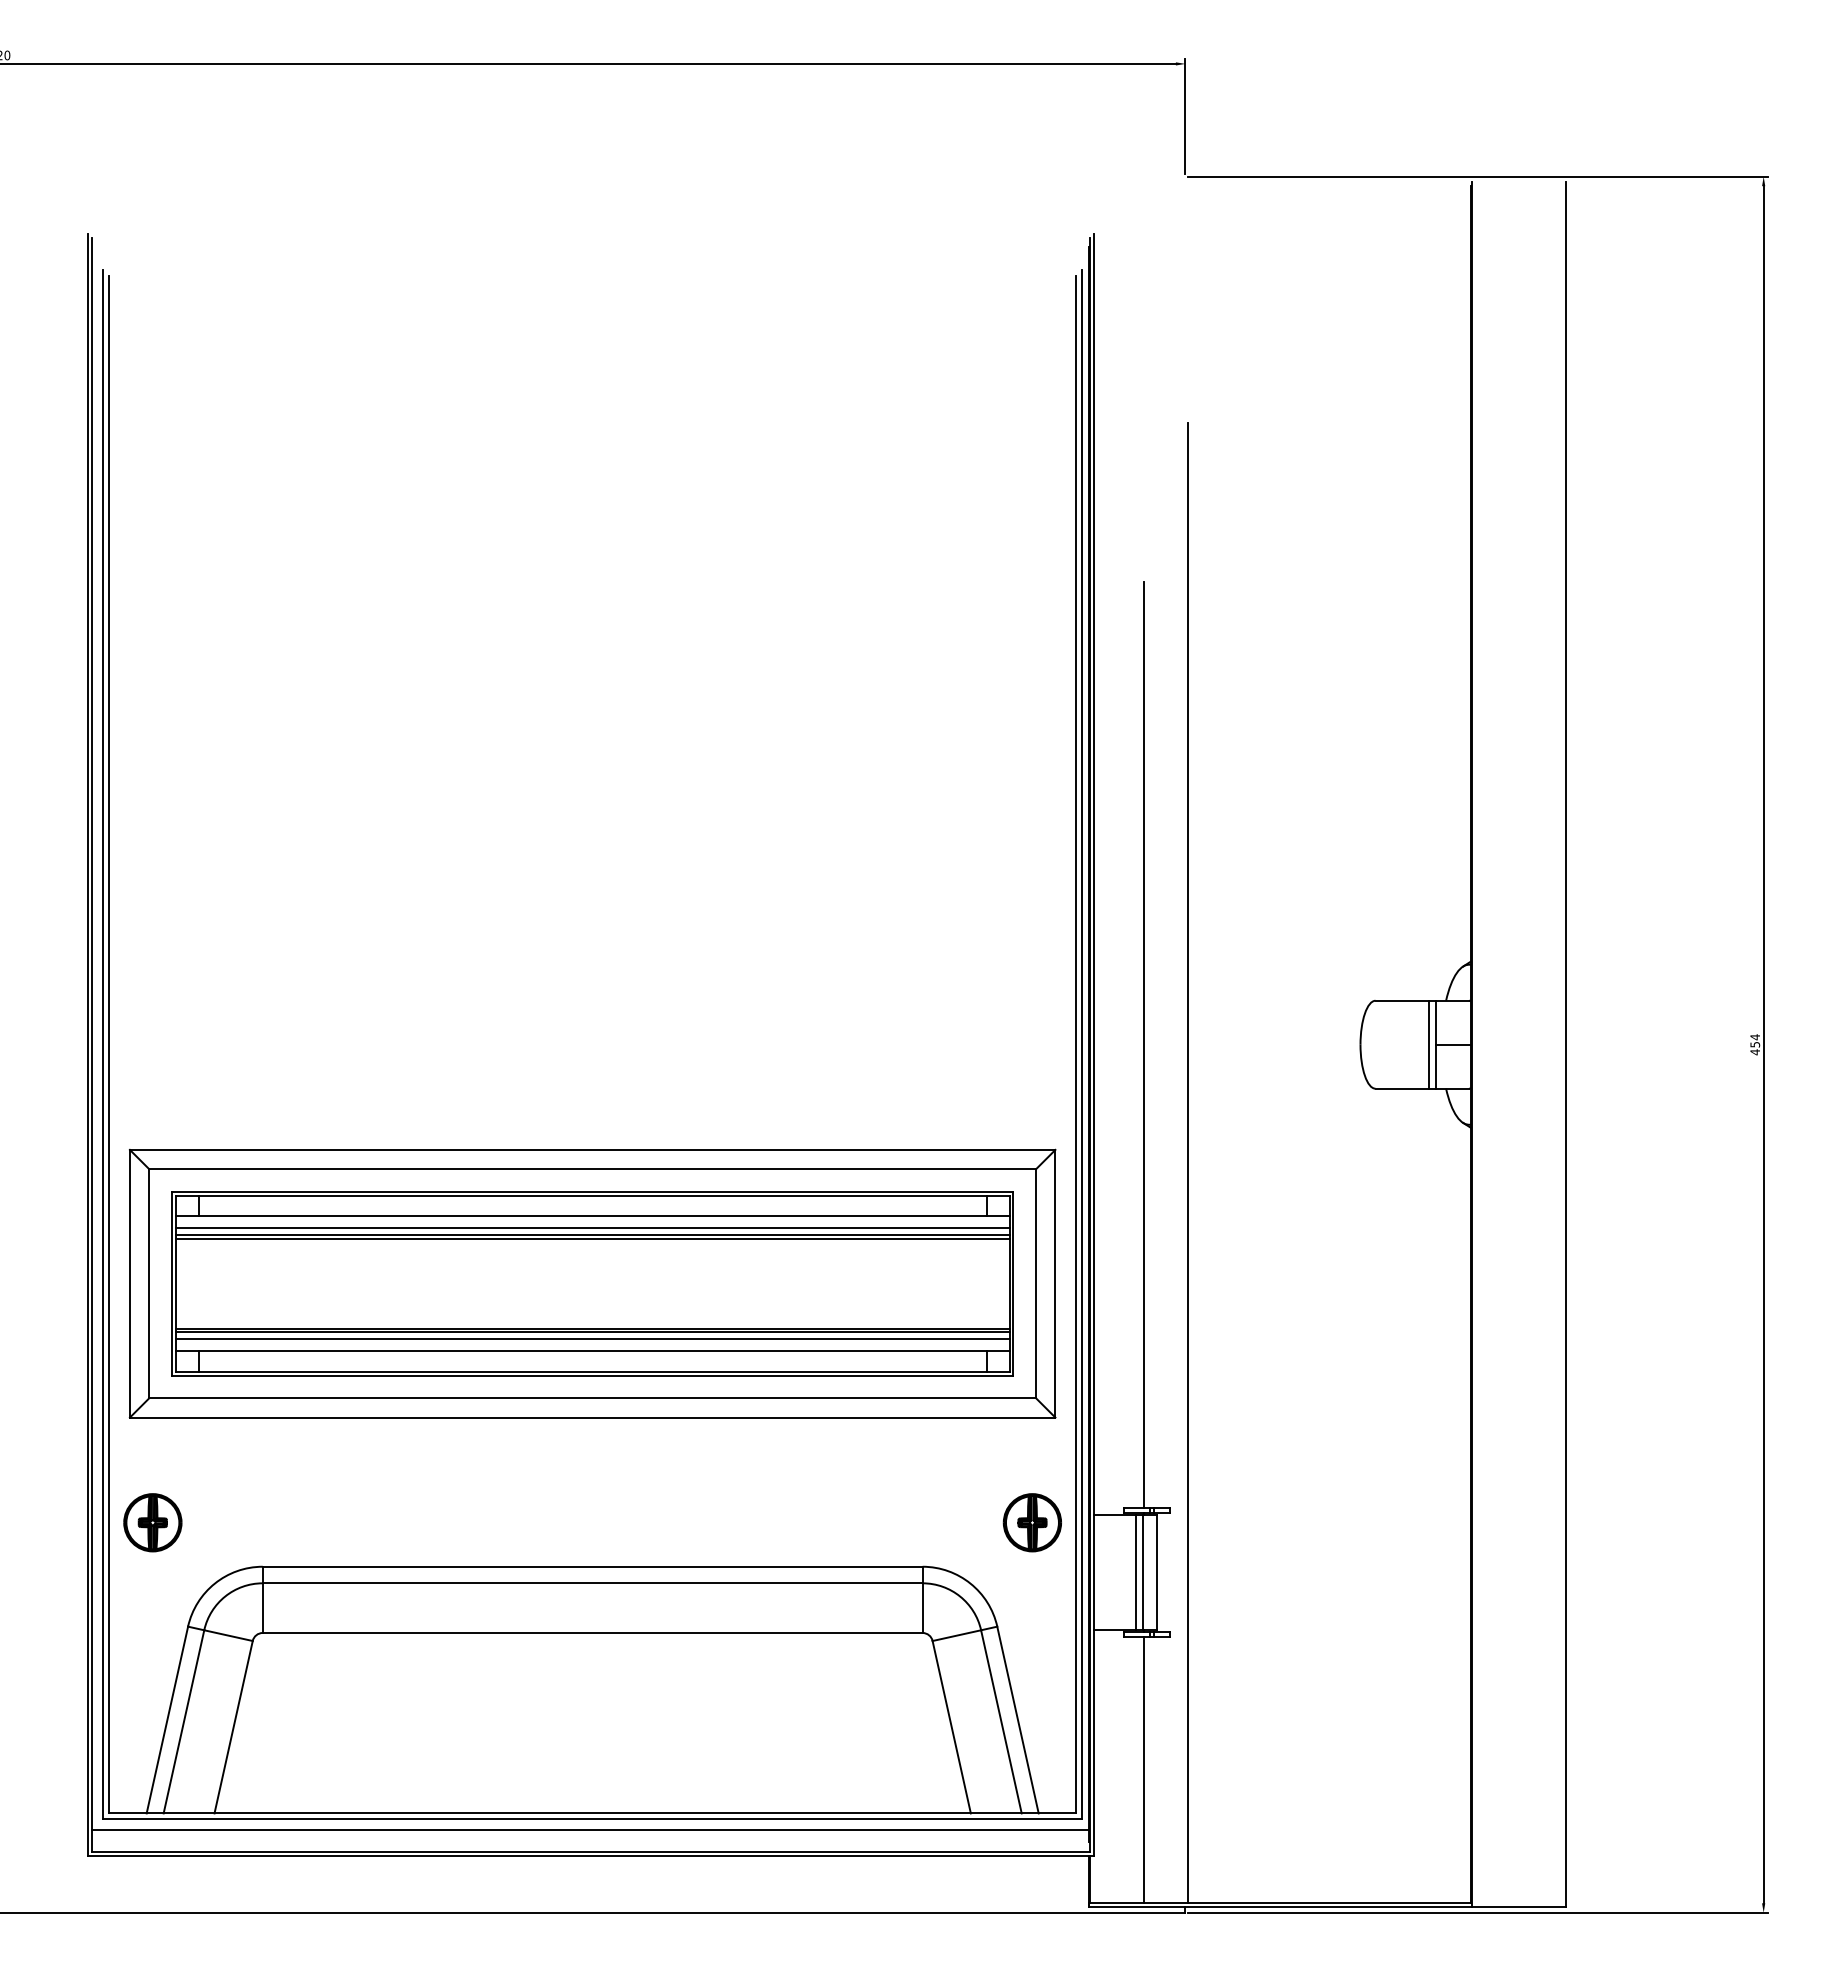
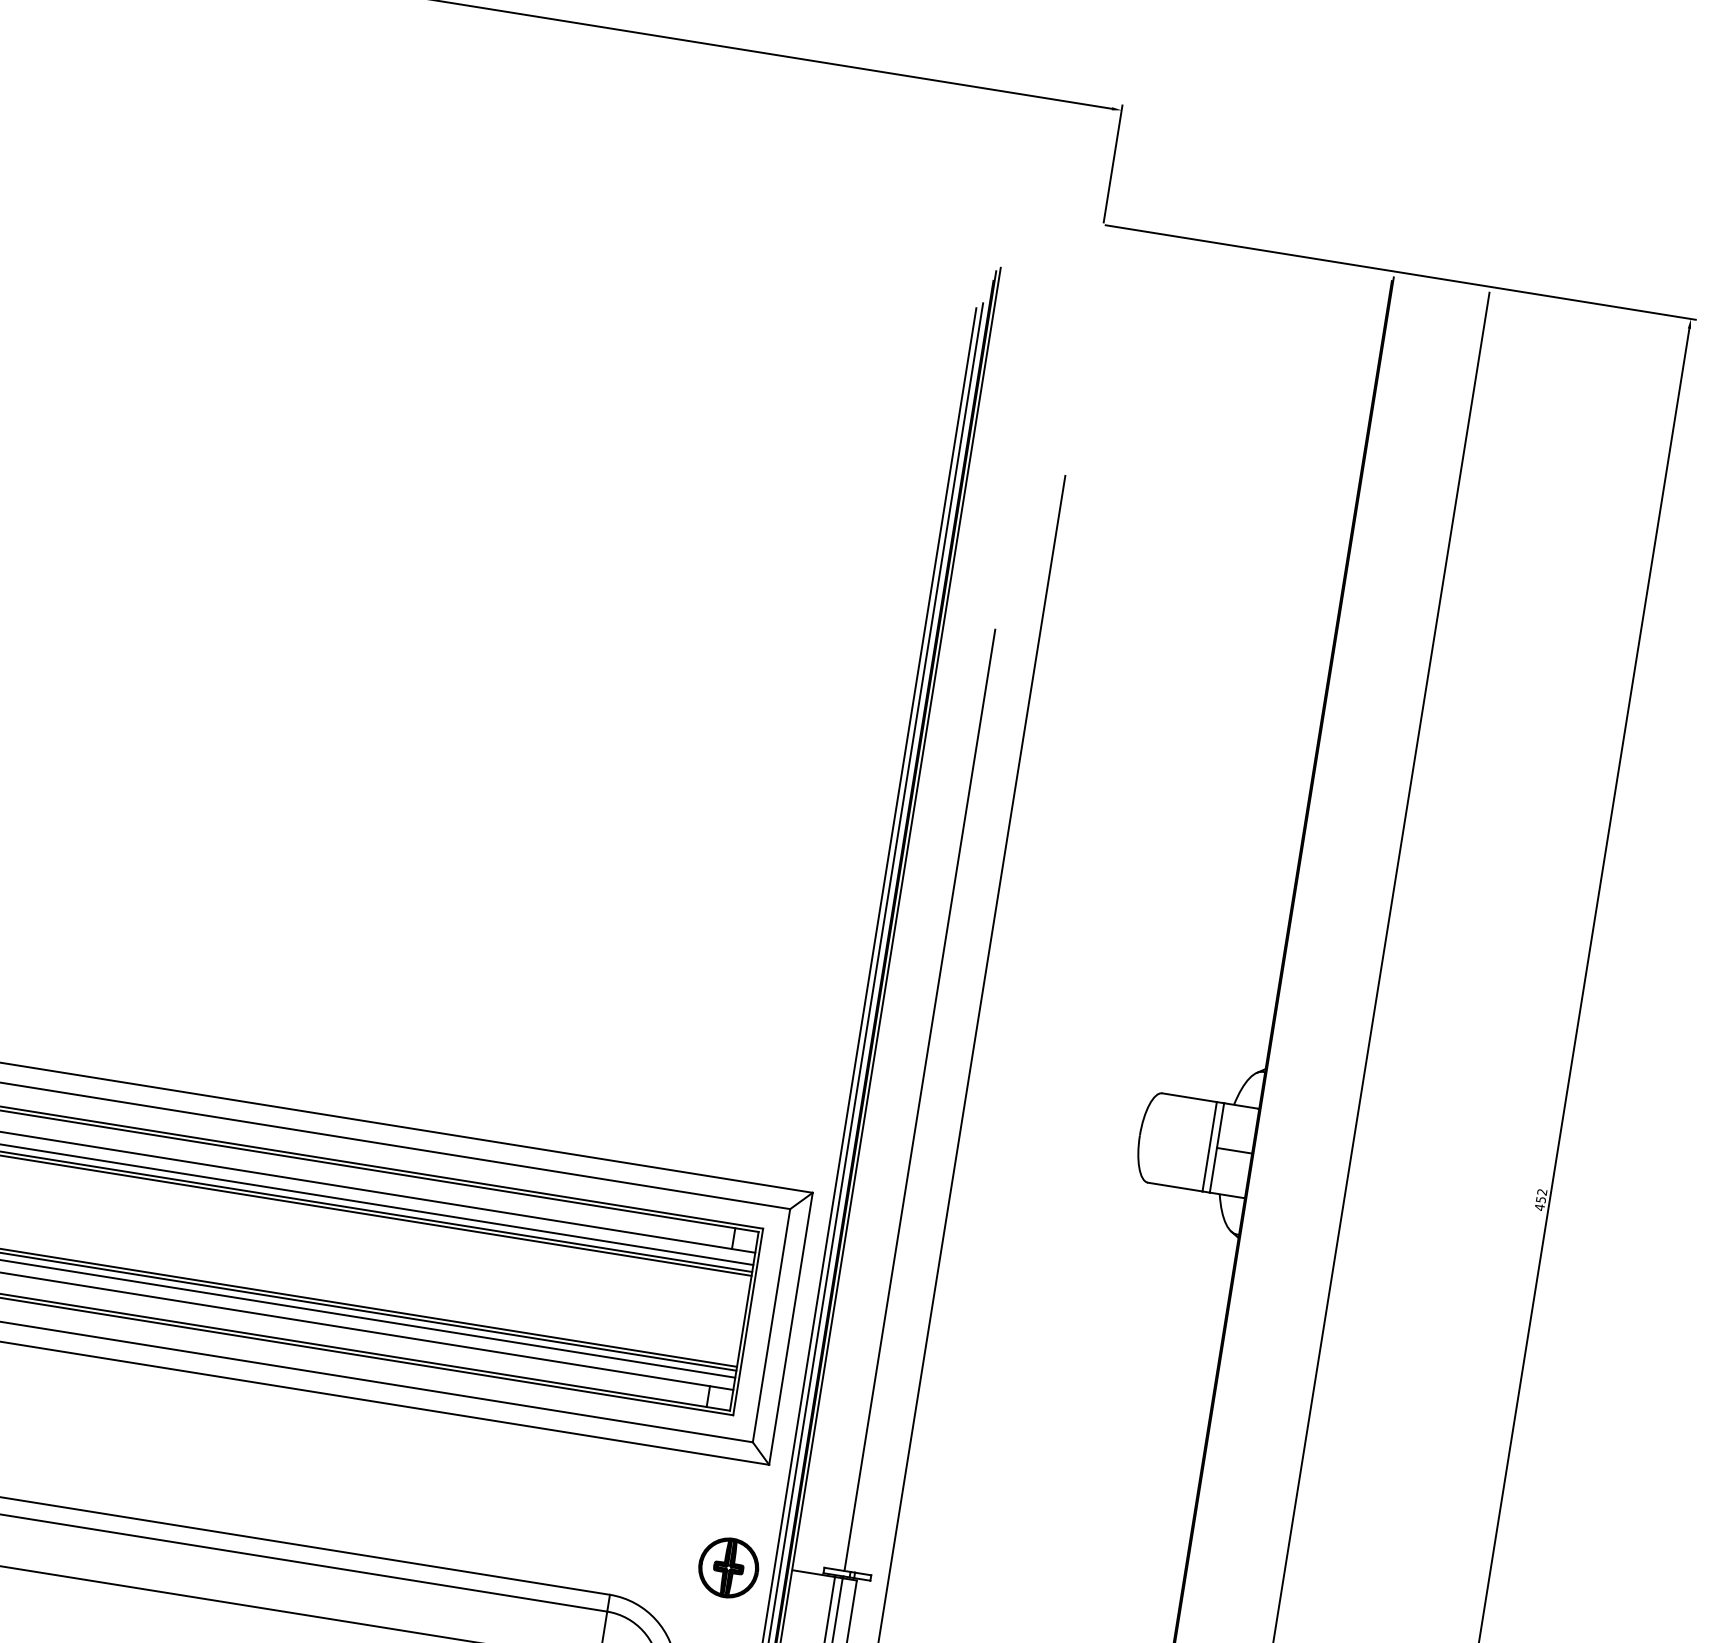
text: (1754, 1037) -> (1541, 1192), 454 -> 452

